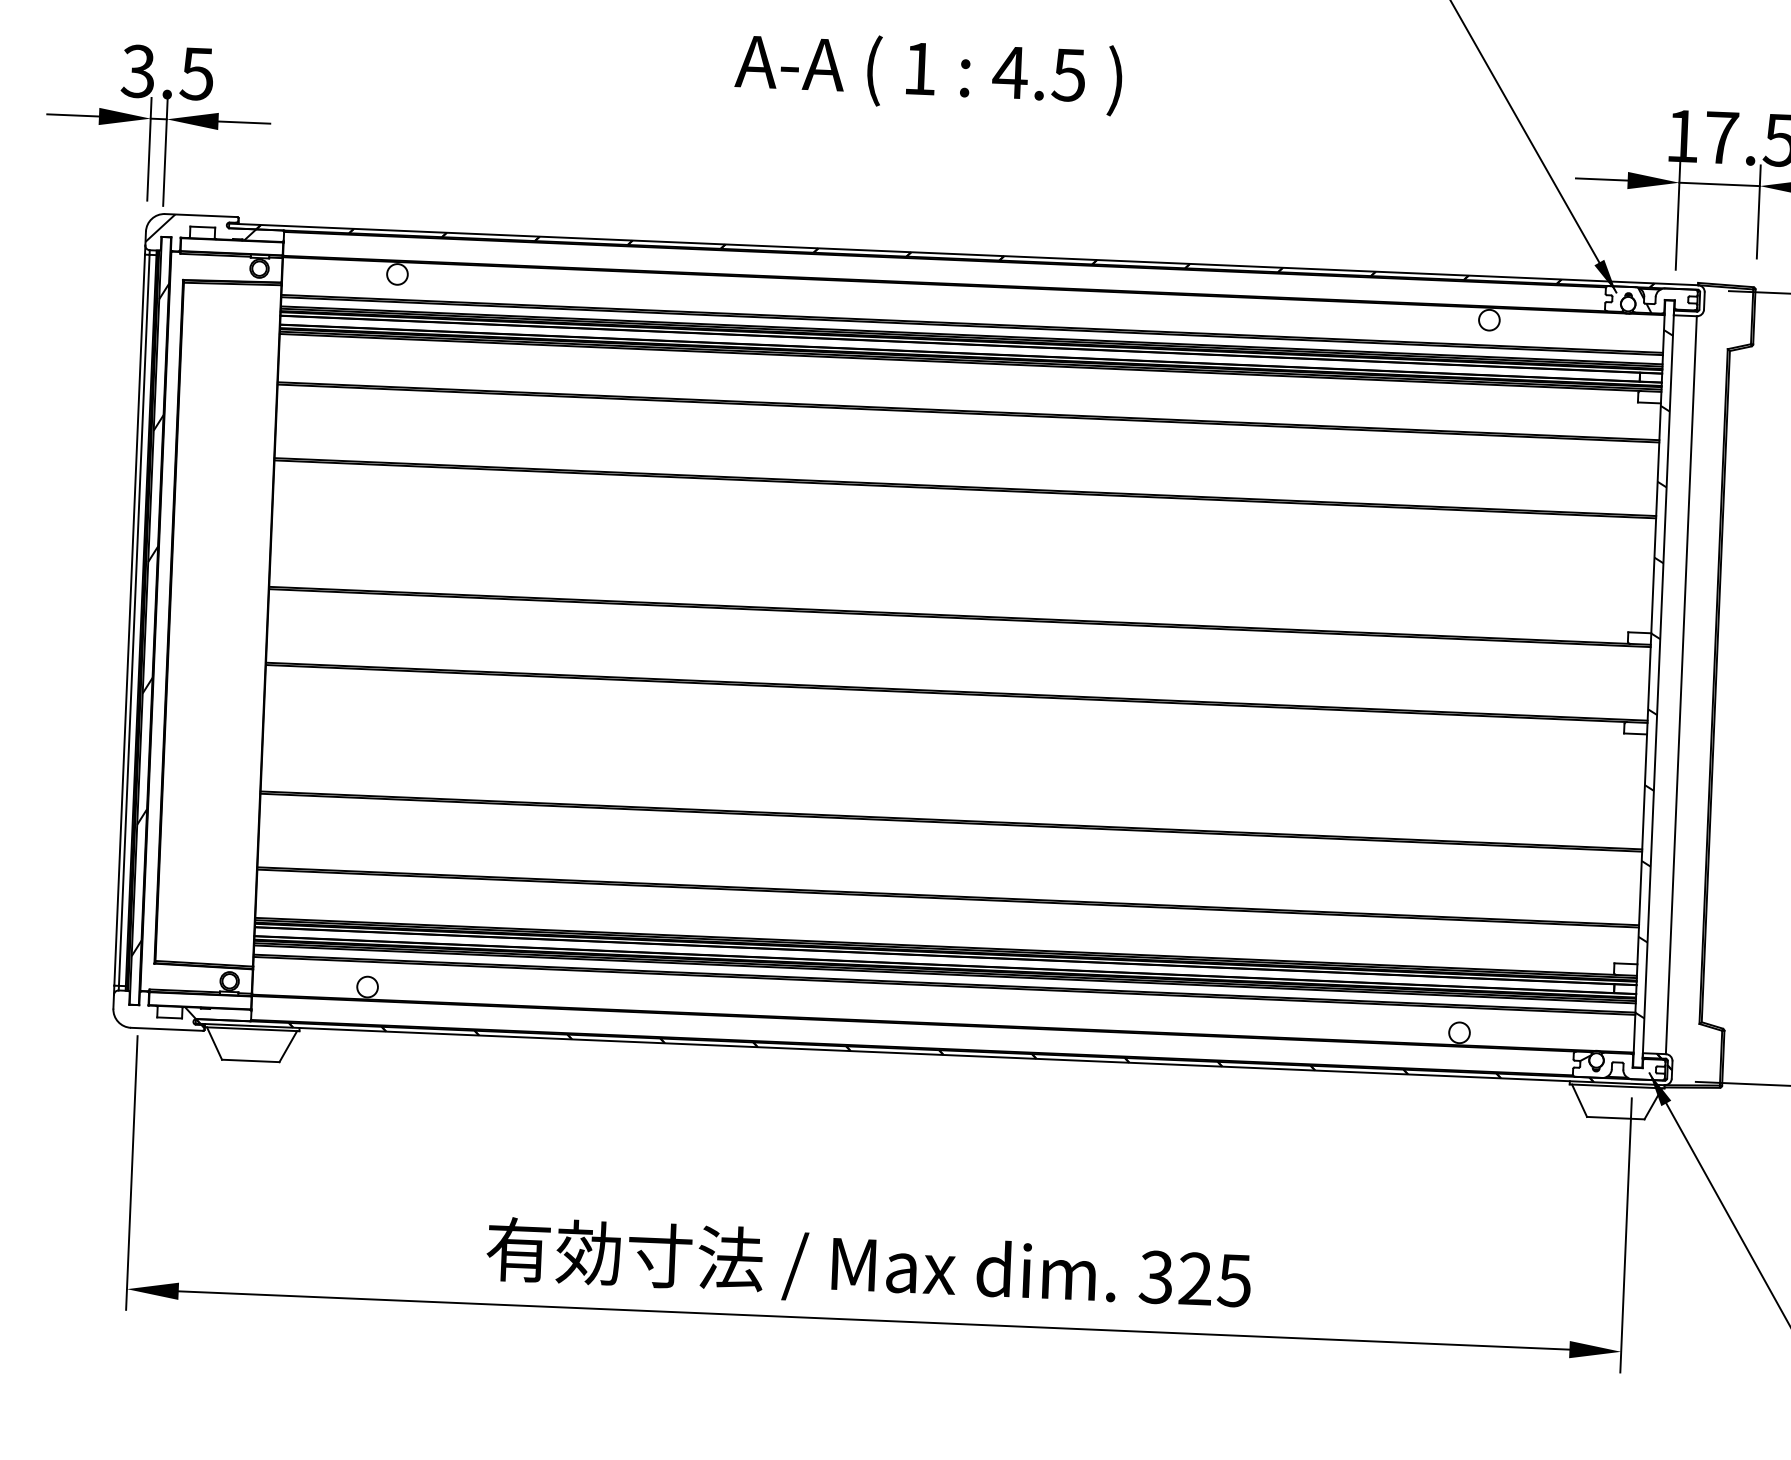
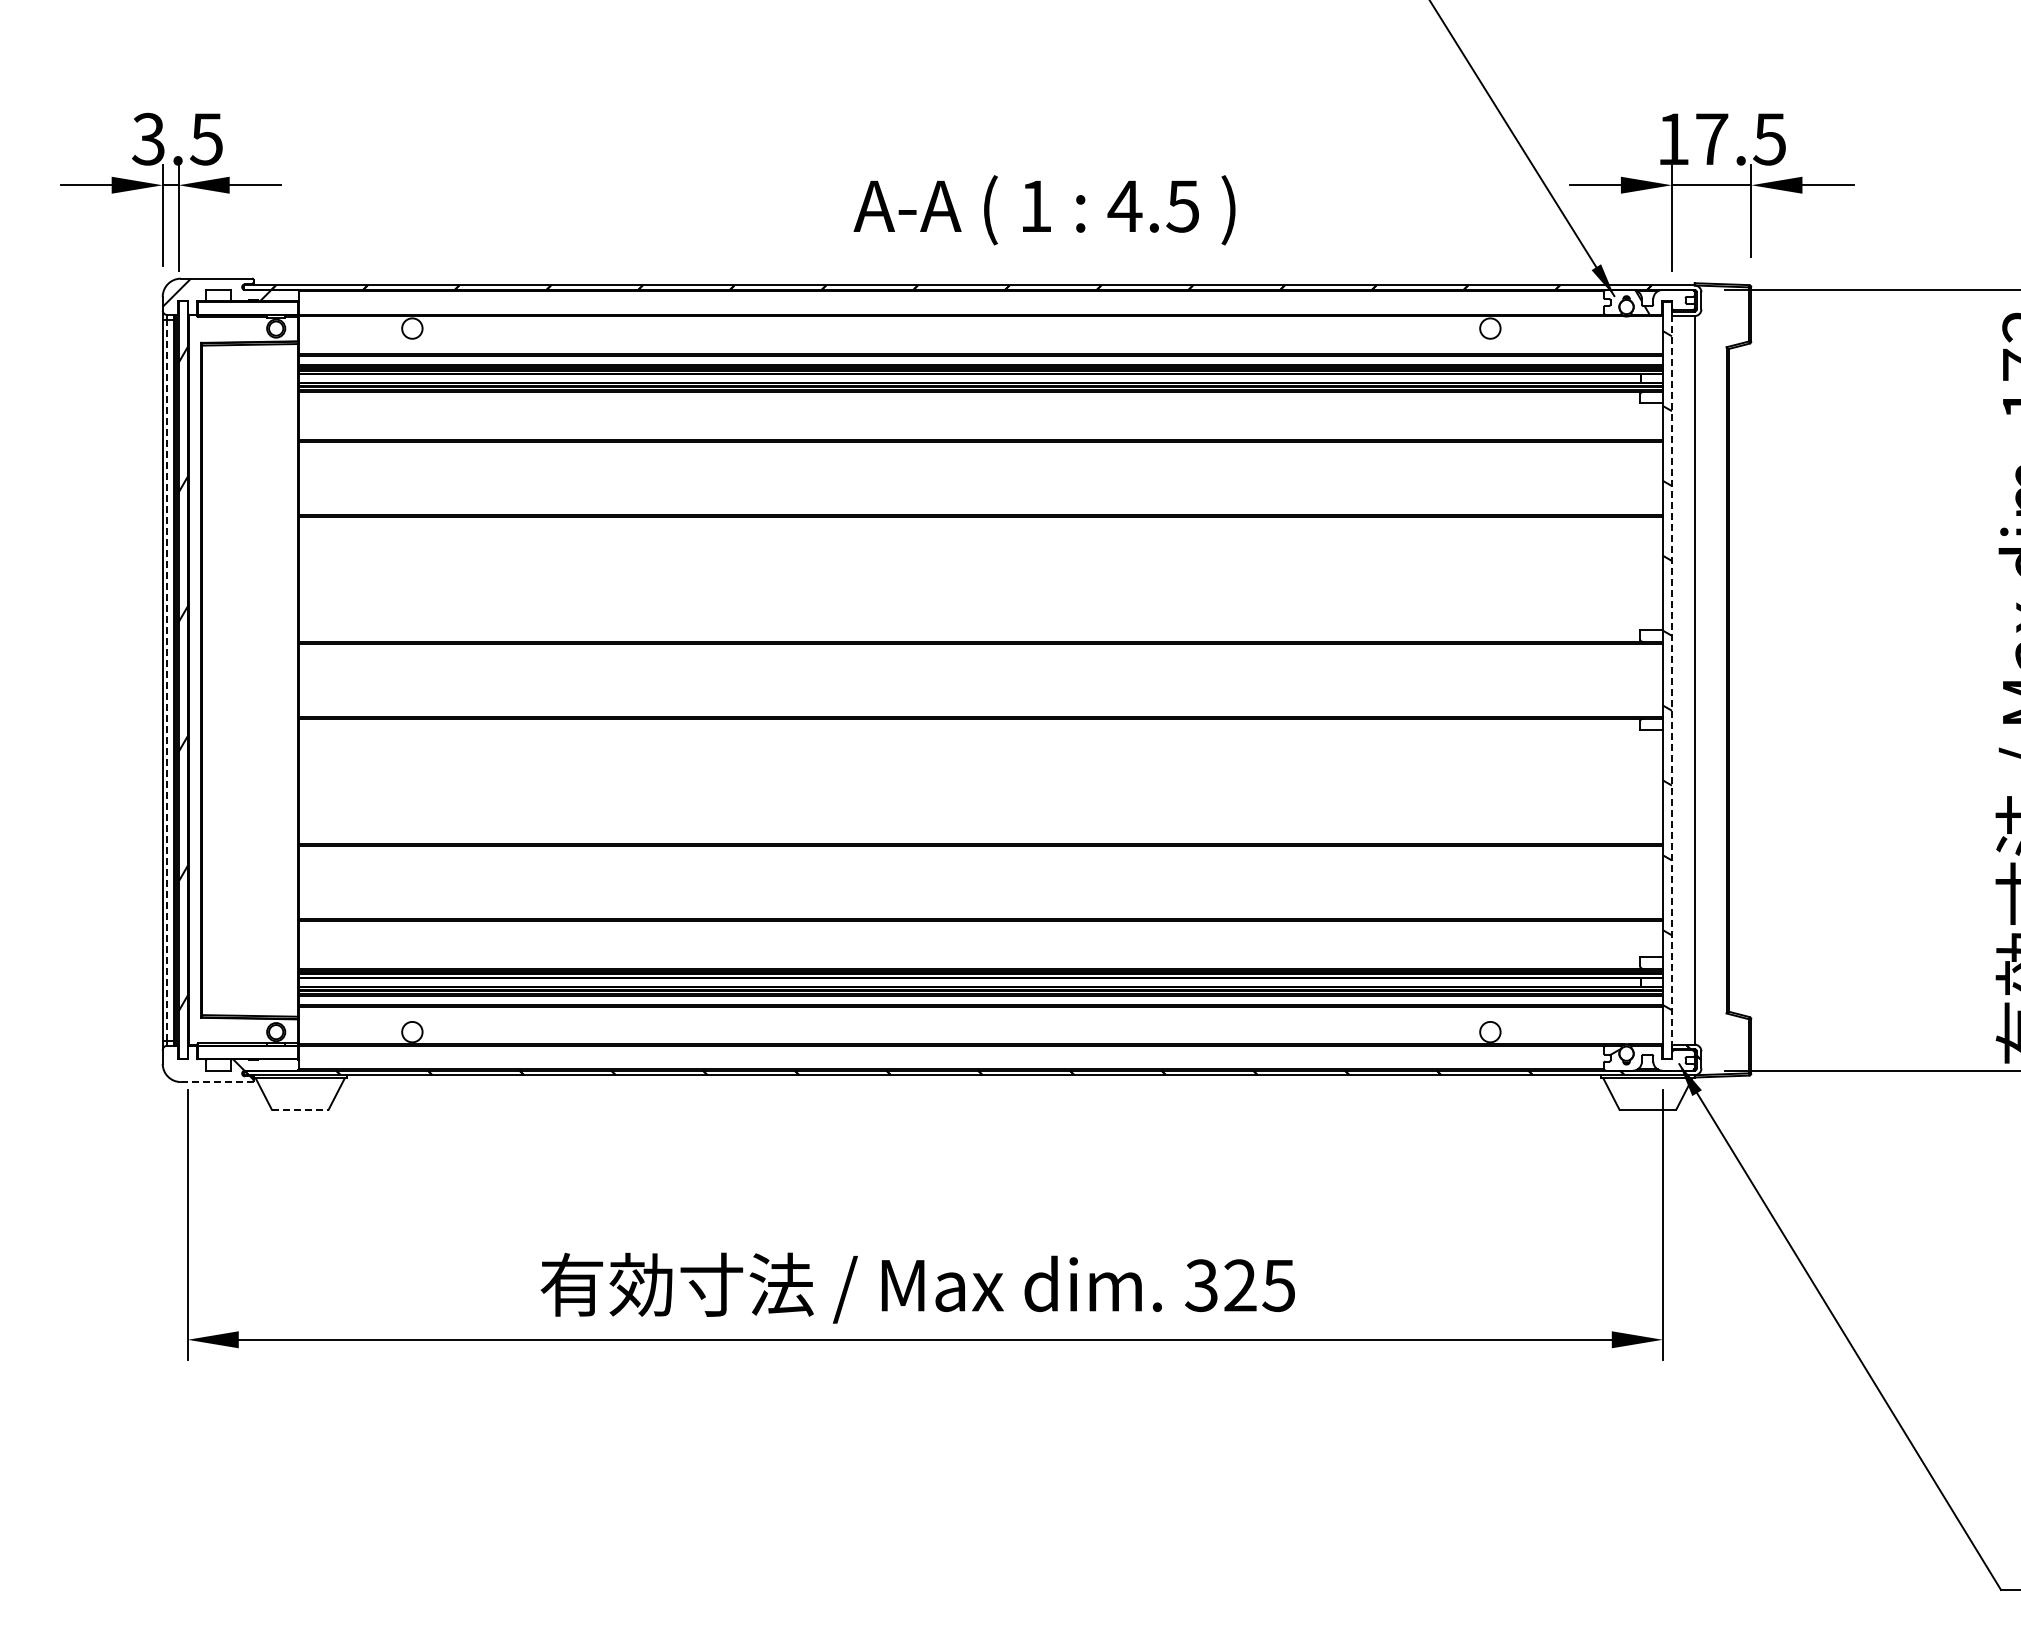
text: (928, 73) -> (1044, 210), moved
line: (134, 620) -> (167, 680), solid -> dashed
line: (1657, 684) -> (1671, 680), solid -> dashed
line: (167, 1029) -> (216, 1082), solid -> dashed
line: (251, 1060) -> (300, 1109), solid -> dashed

